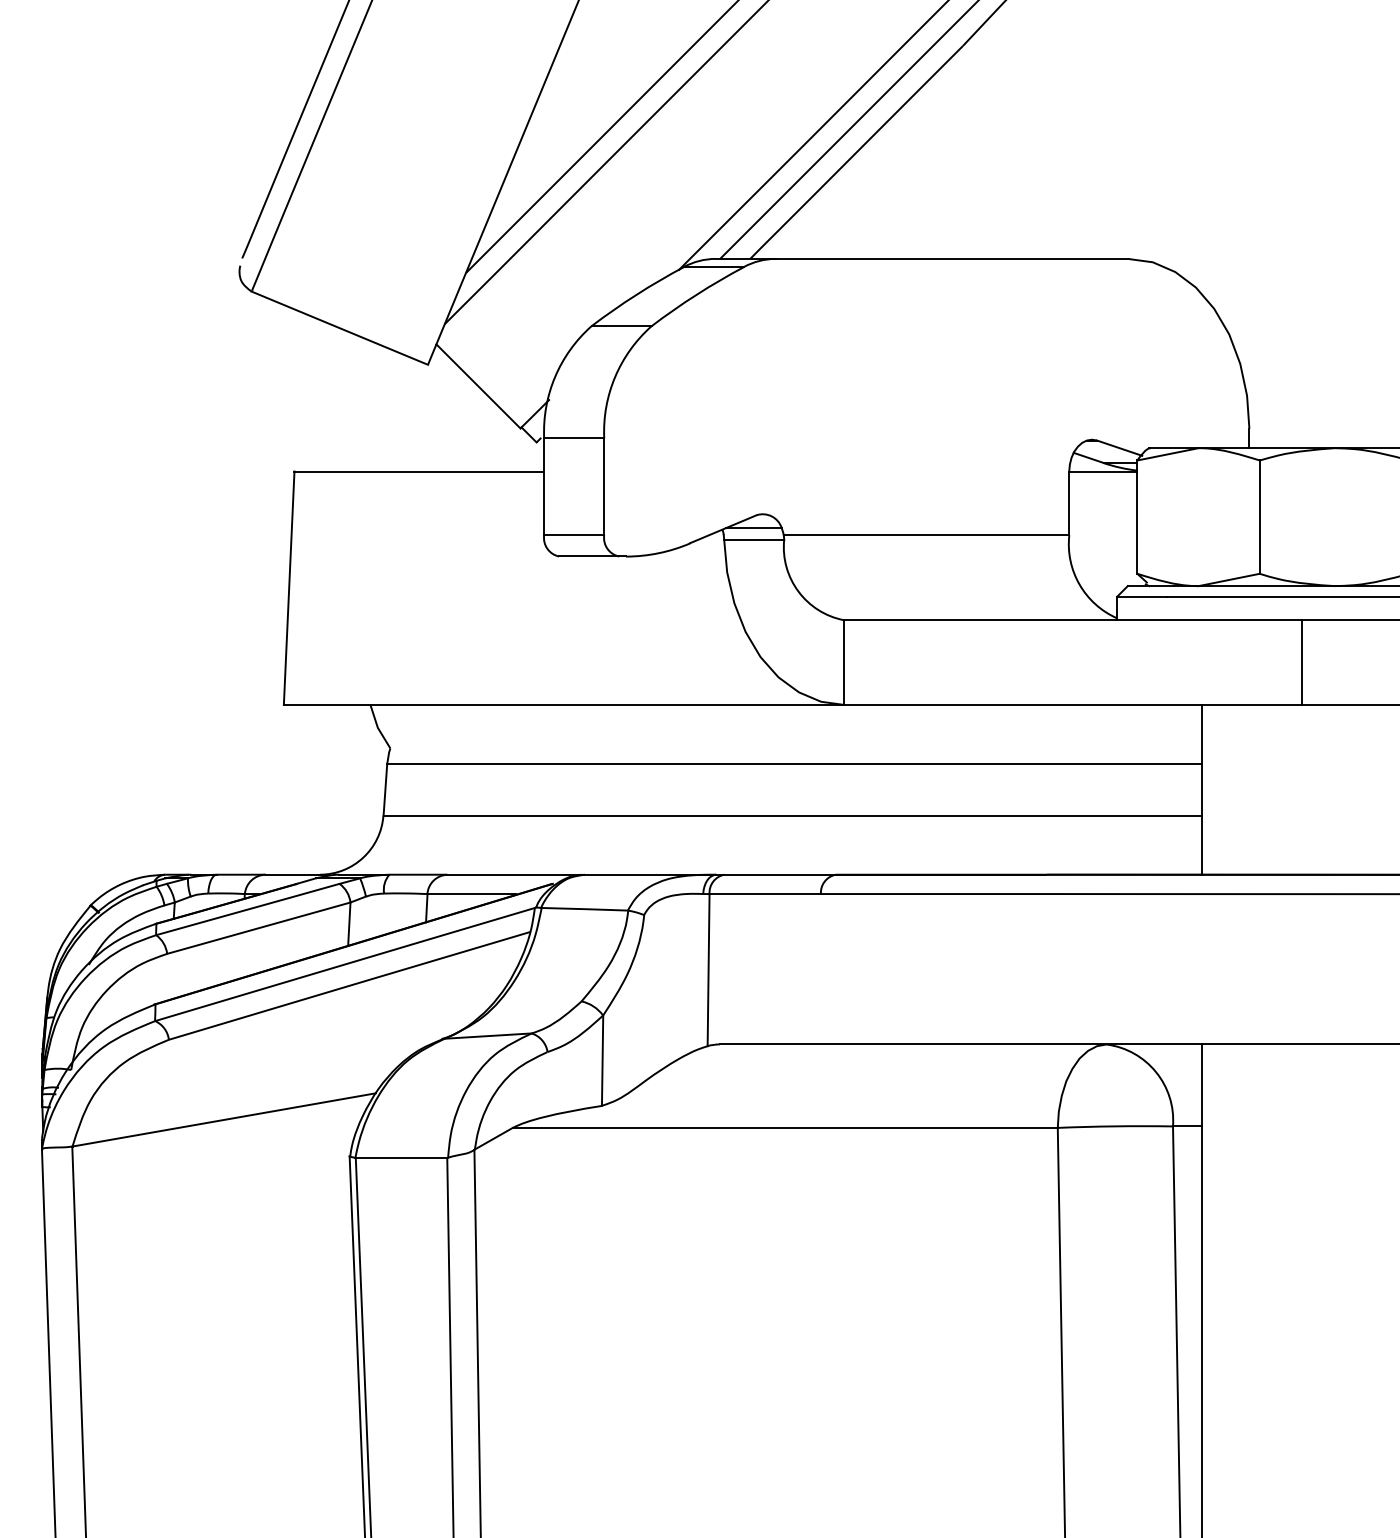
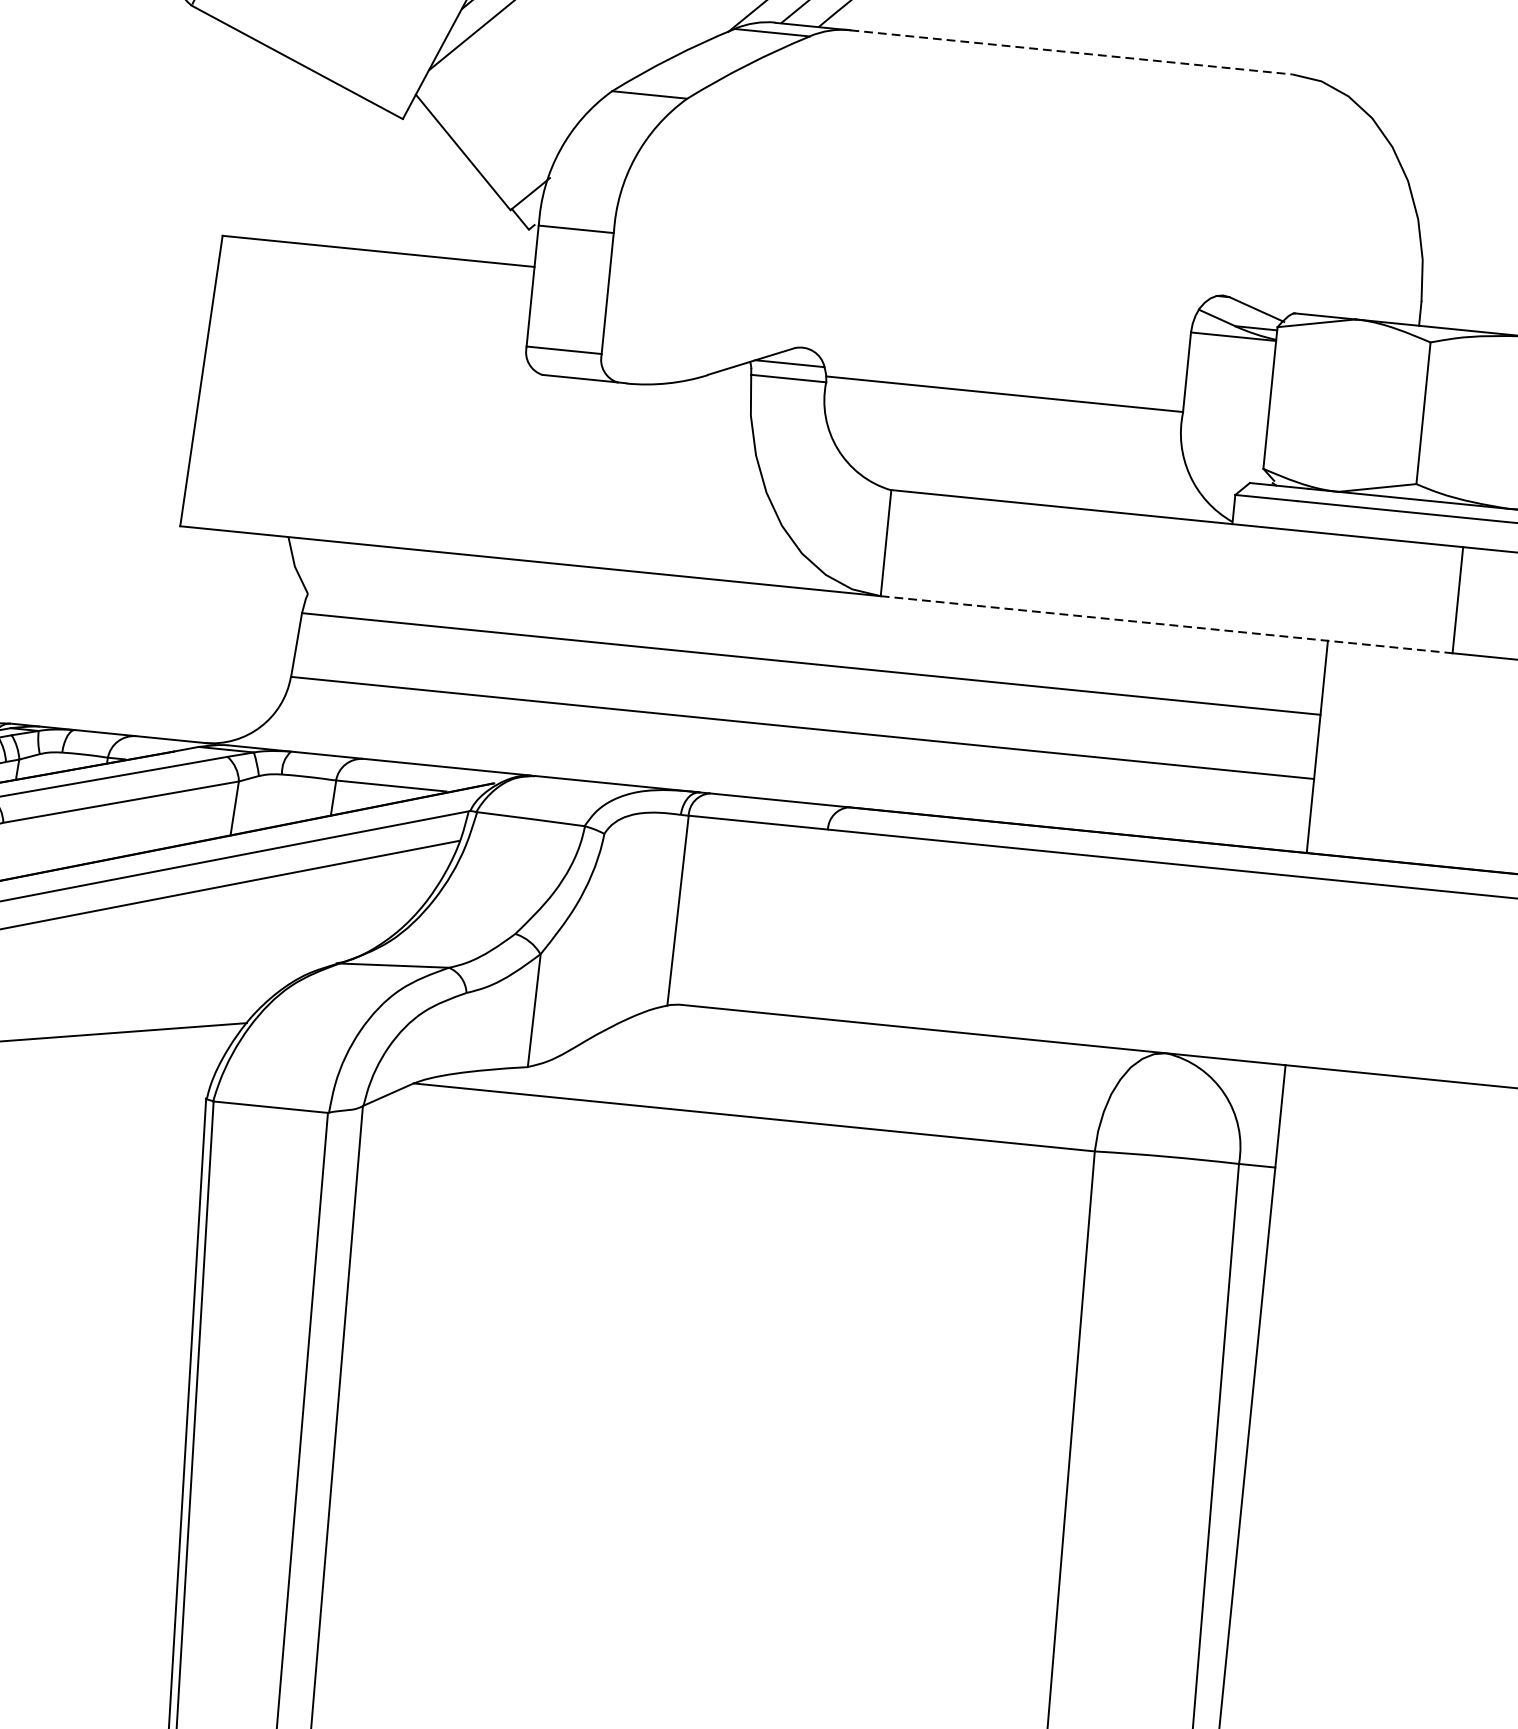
line: (952, 259) -> (1071, 52), solid -> dashed
line: (1073, 704) -> (1167, 624), solid -> dashed

